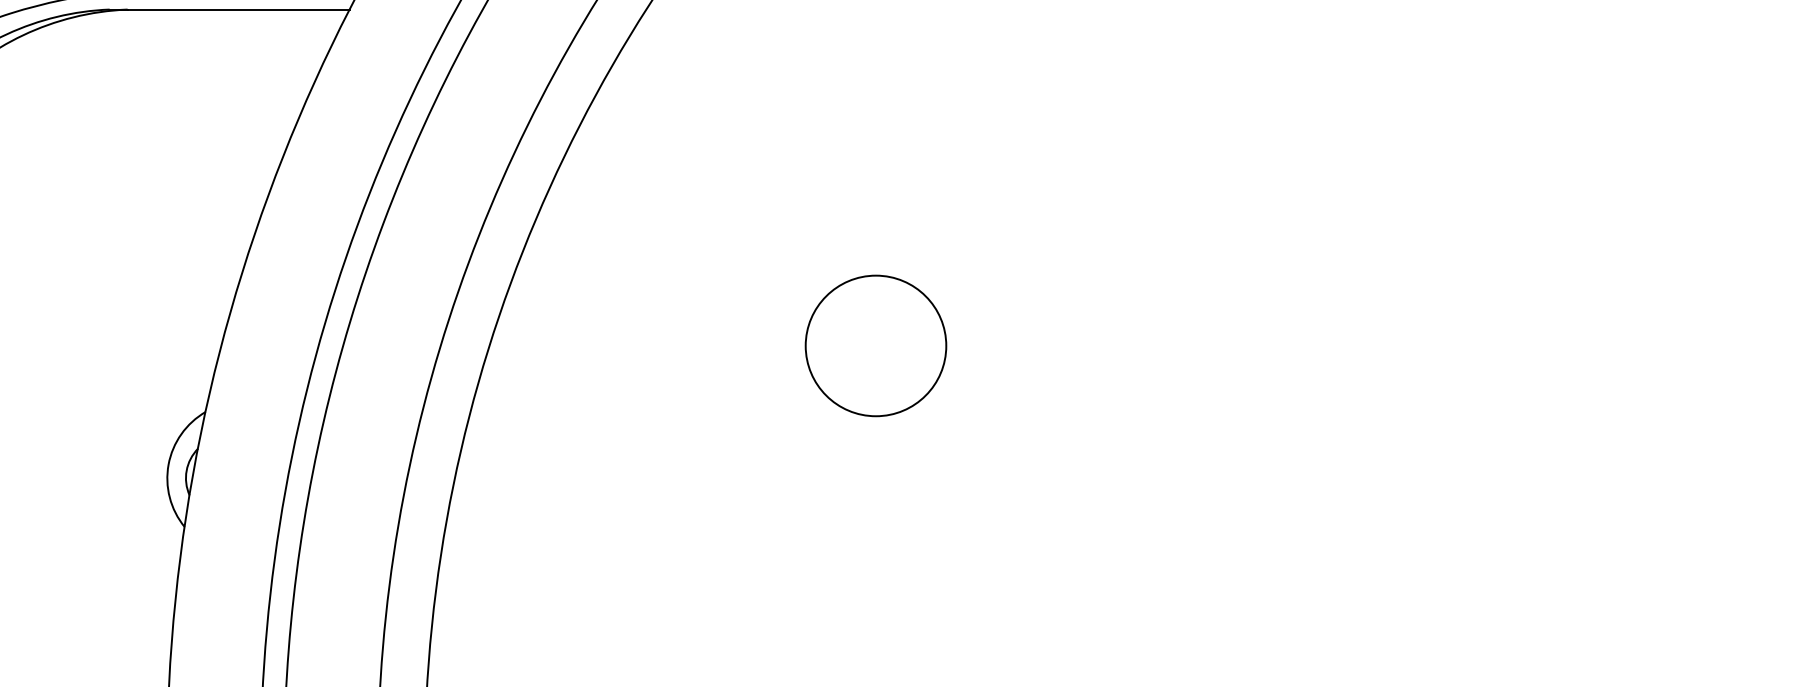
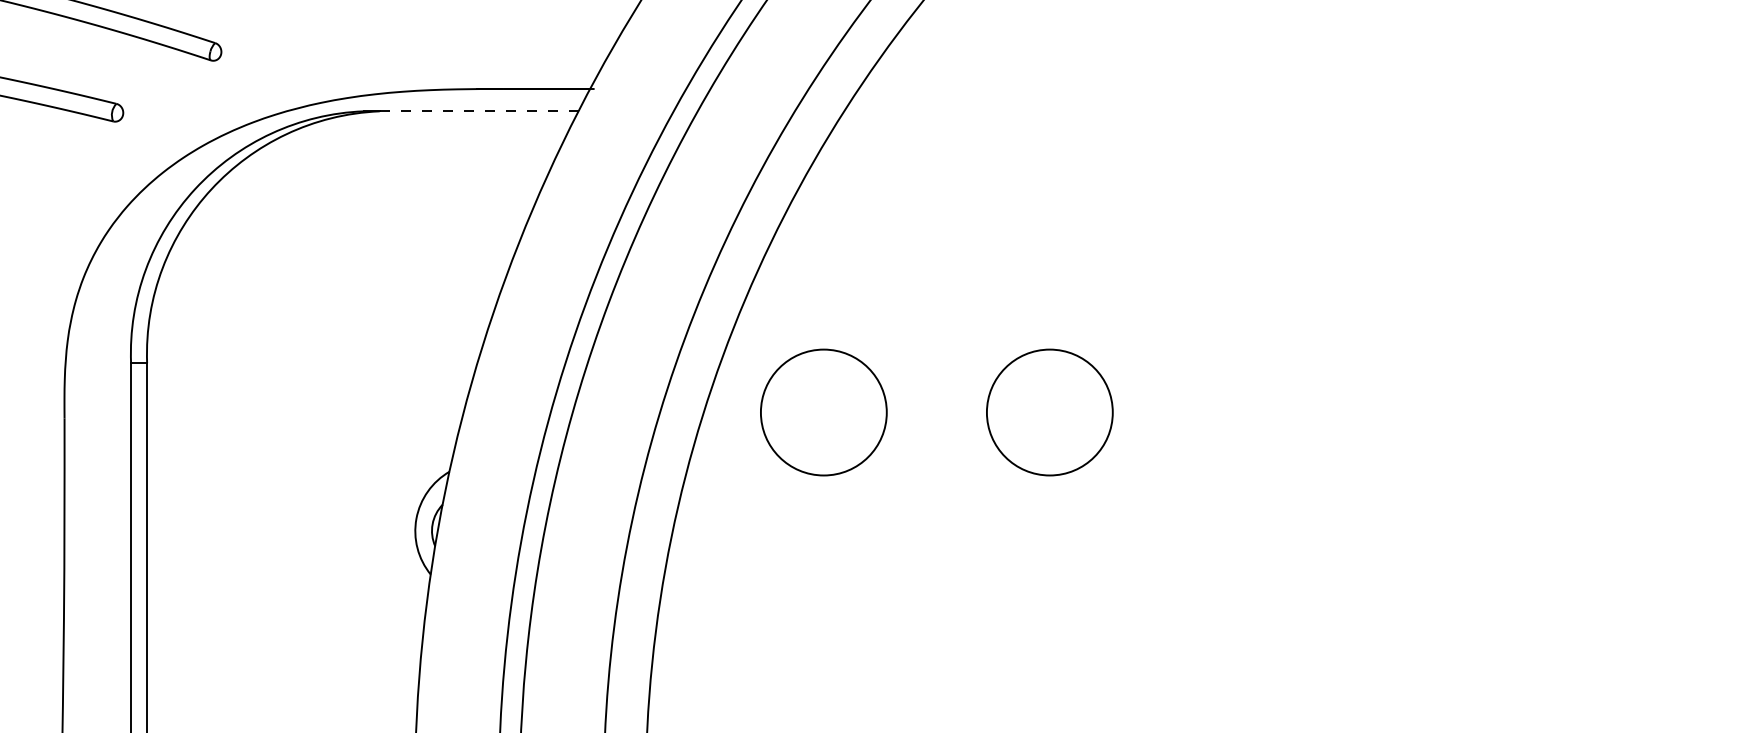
line: (239, 9) -> (479, 111), solid -> dashed
circle: (623, 345) -> (823, 412), added

